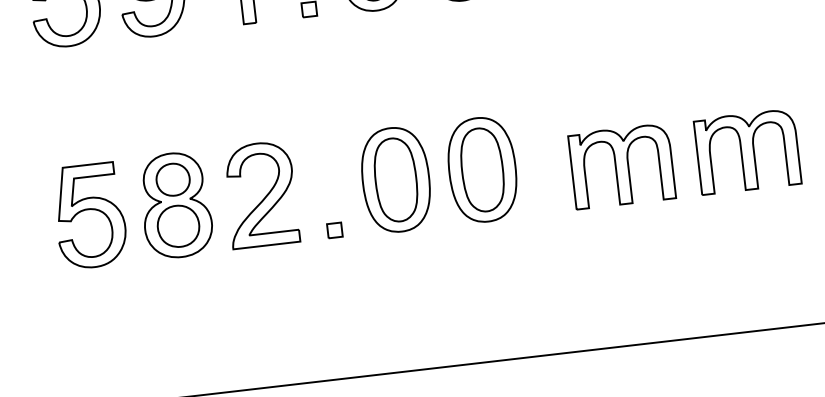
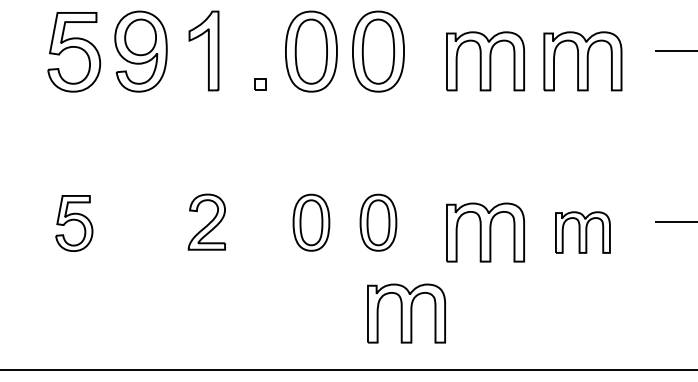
part: (747, 151) -> (582, 232), size x0.7
part: (482, 169) -> (378, 222), size x0.7
part: (396, 179) -> (311, 222), size x0.7
part: (260, 193) -> (206, 221), size x0.7
part: (175, 204) -> (140, 222), removed
part: (90, 216) -> (74, 223), size x0.7
part: (335, 230) -> (260, 256), removed
part: (532, 282) -> (406, 313), added

